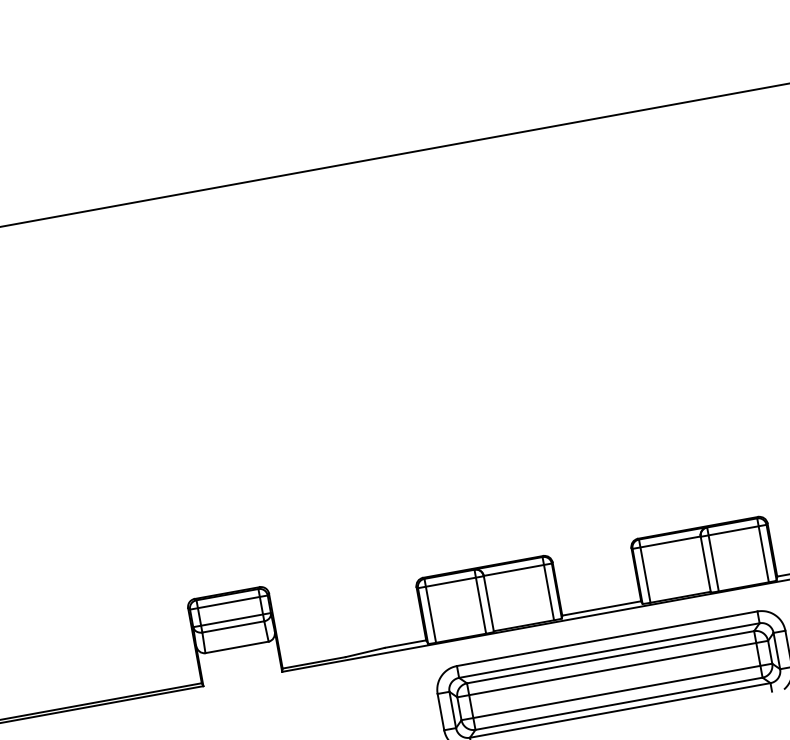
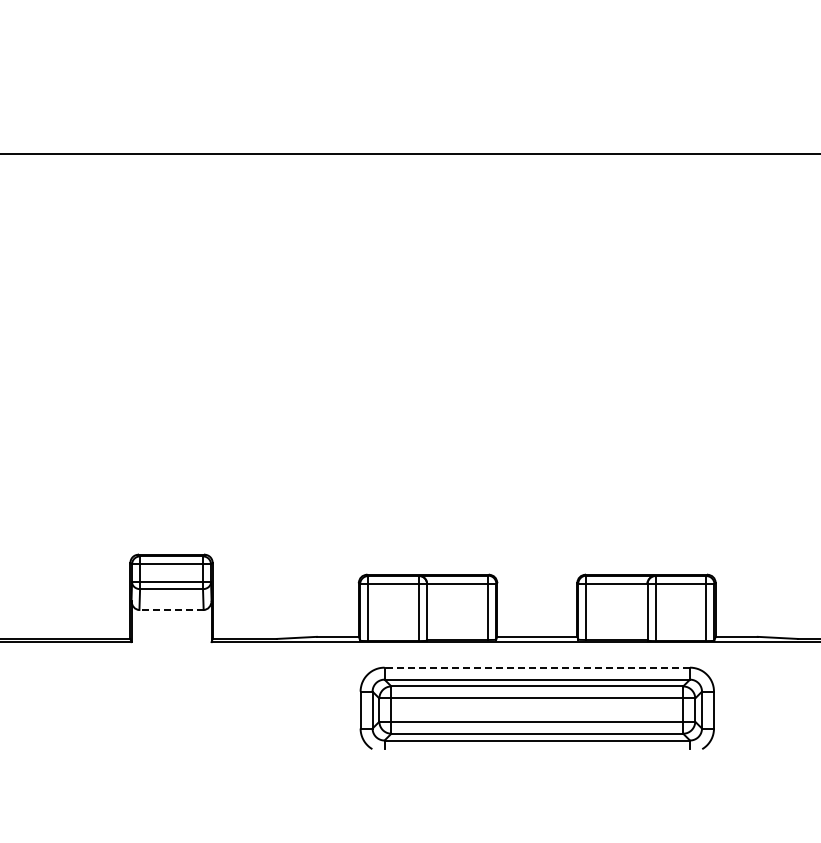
line: (607, 638) -> (537, 667), solid -> dashed
line: (236, 646) -> (171, 609), solid -> dashed

